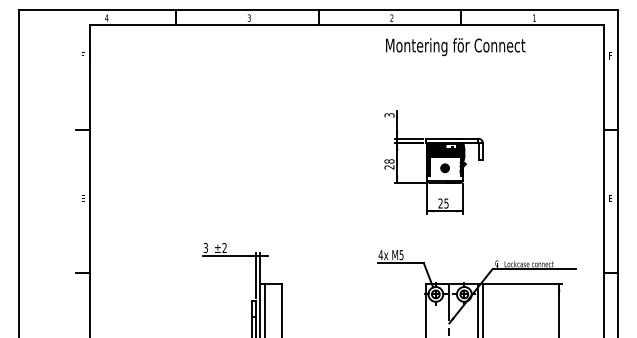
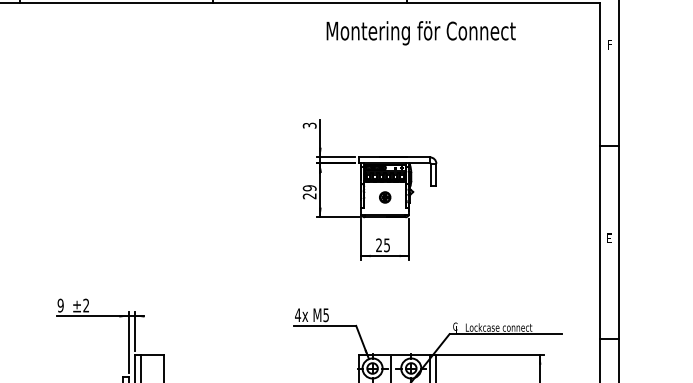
text: (455, 47) -> (420, 33), moved
text: (389, 161) -> (309, 188), 28 -> 29
text: (205, 247) -> (60, 304), 3 -> 9

